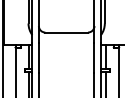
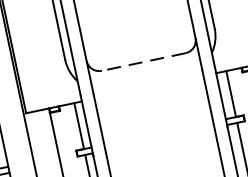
line: (66, 32) -> (143, 62), solid -> dashed

